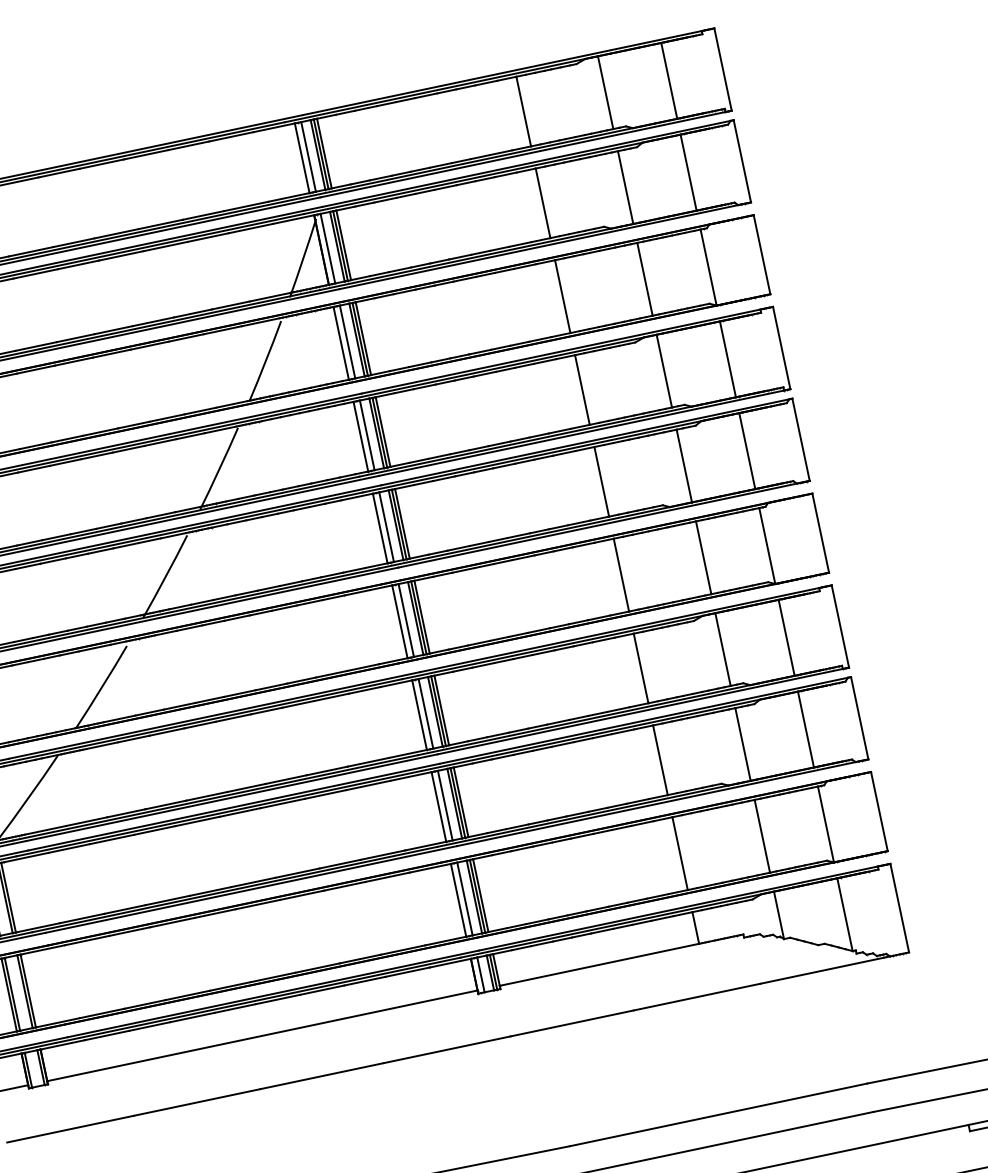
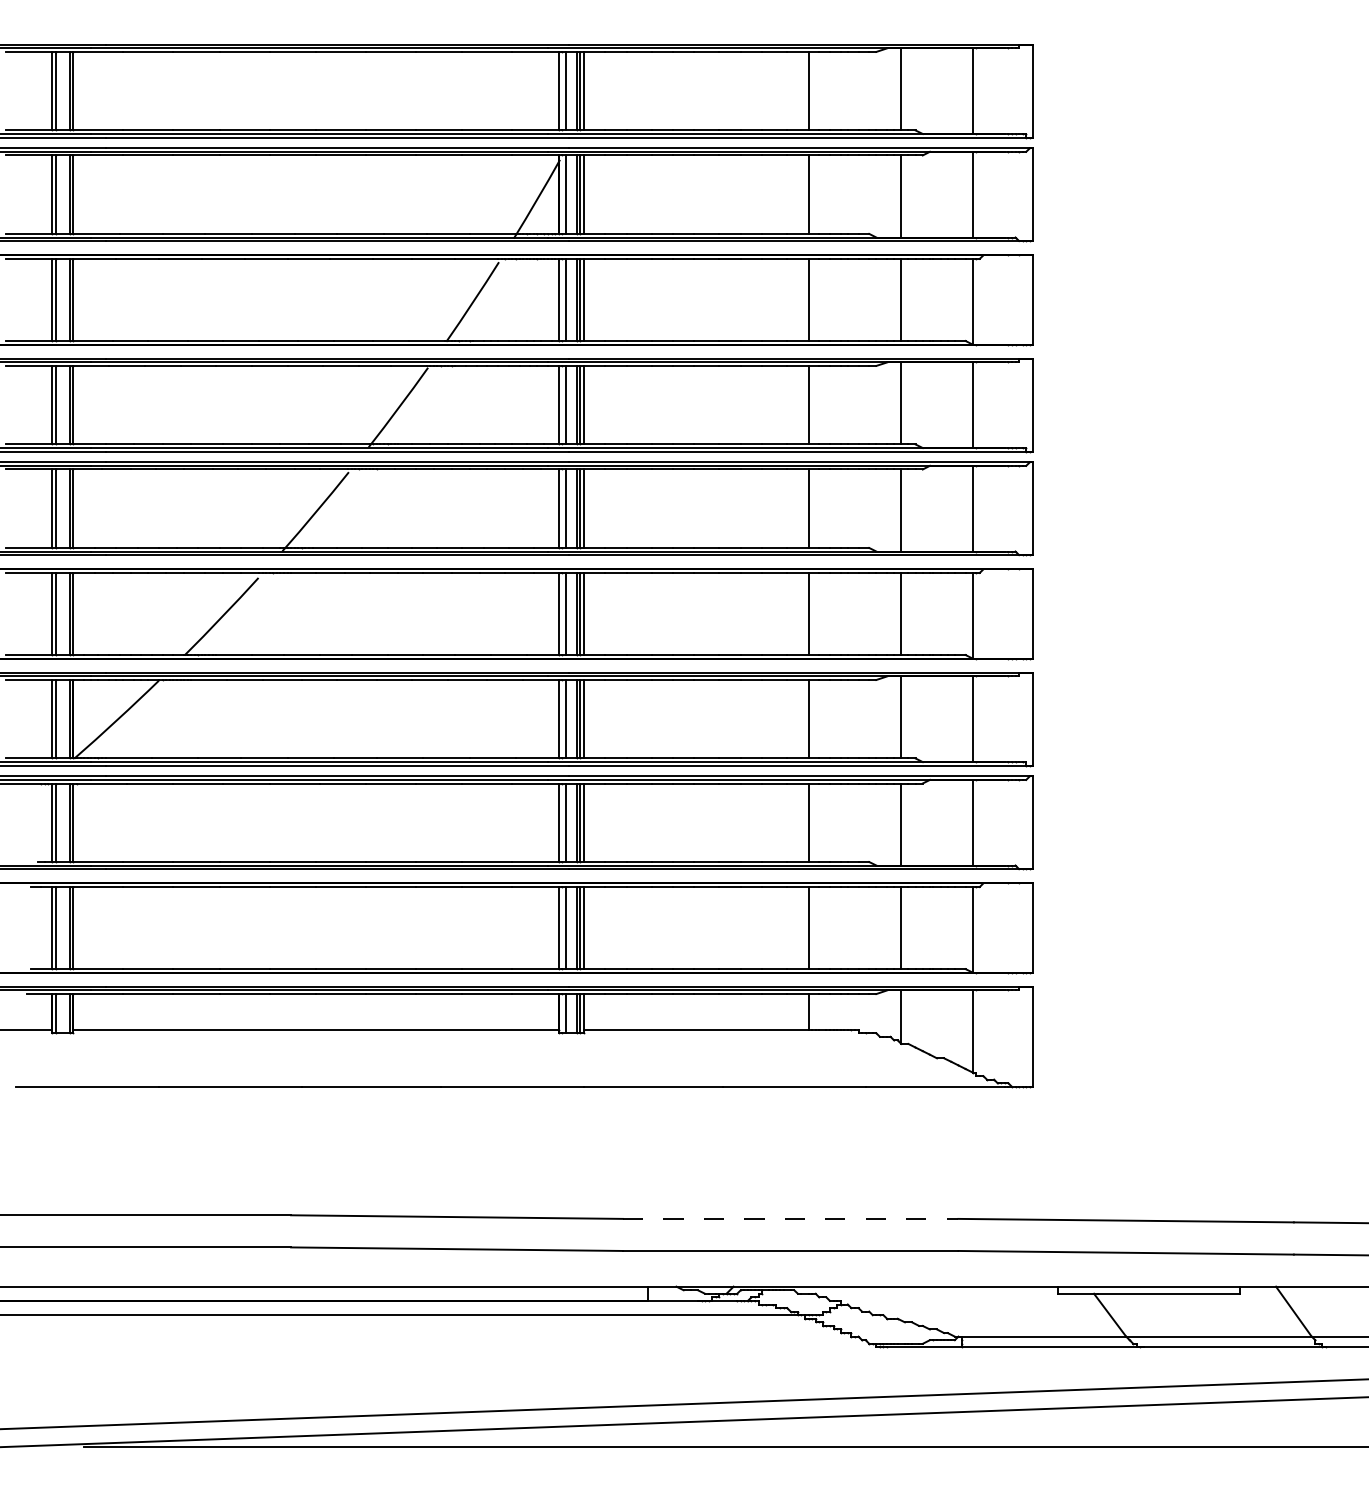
line: (718, 1114) -> (790, 1218), solid -> dashed

